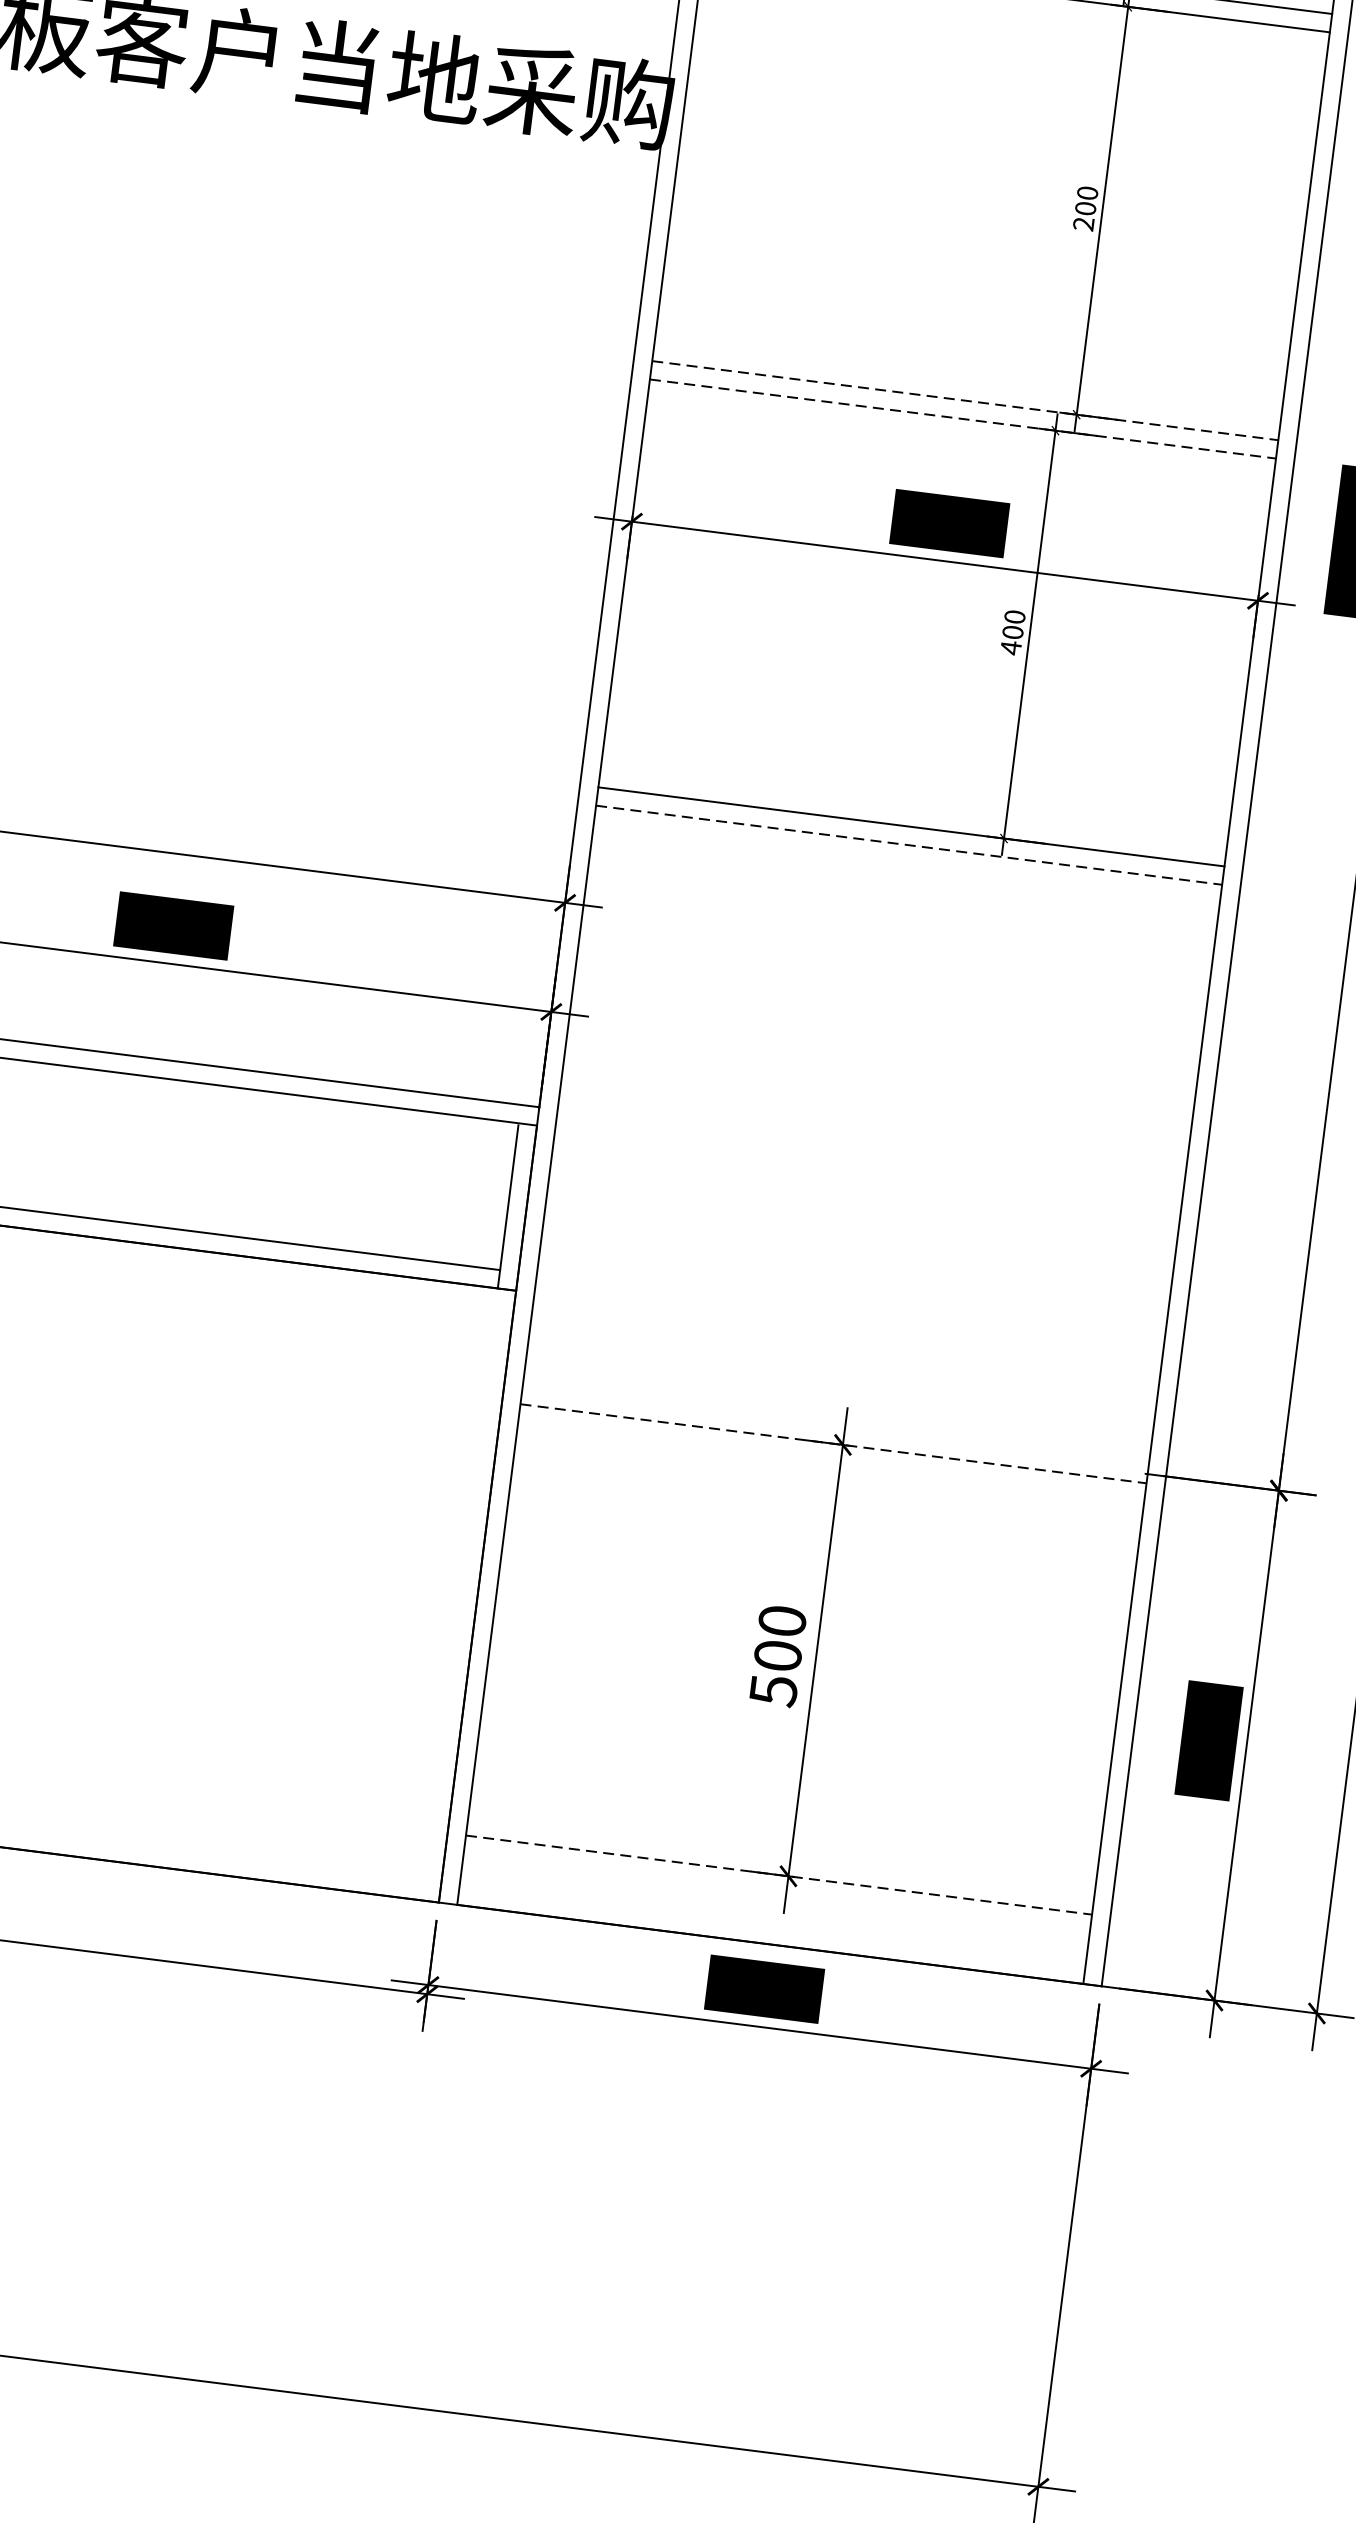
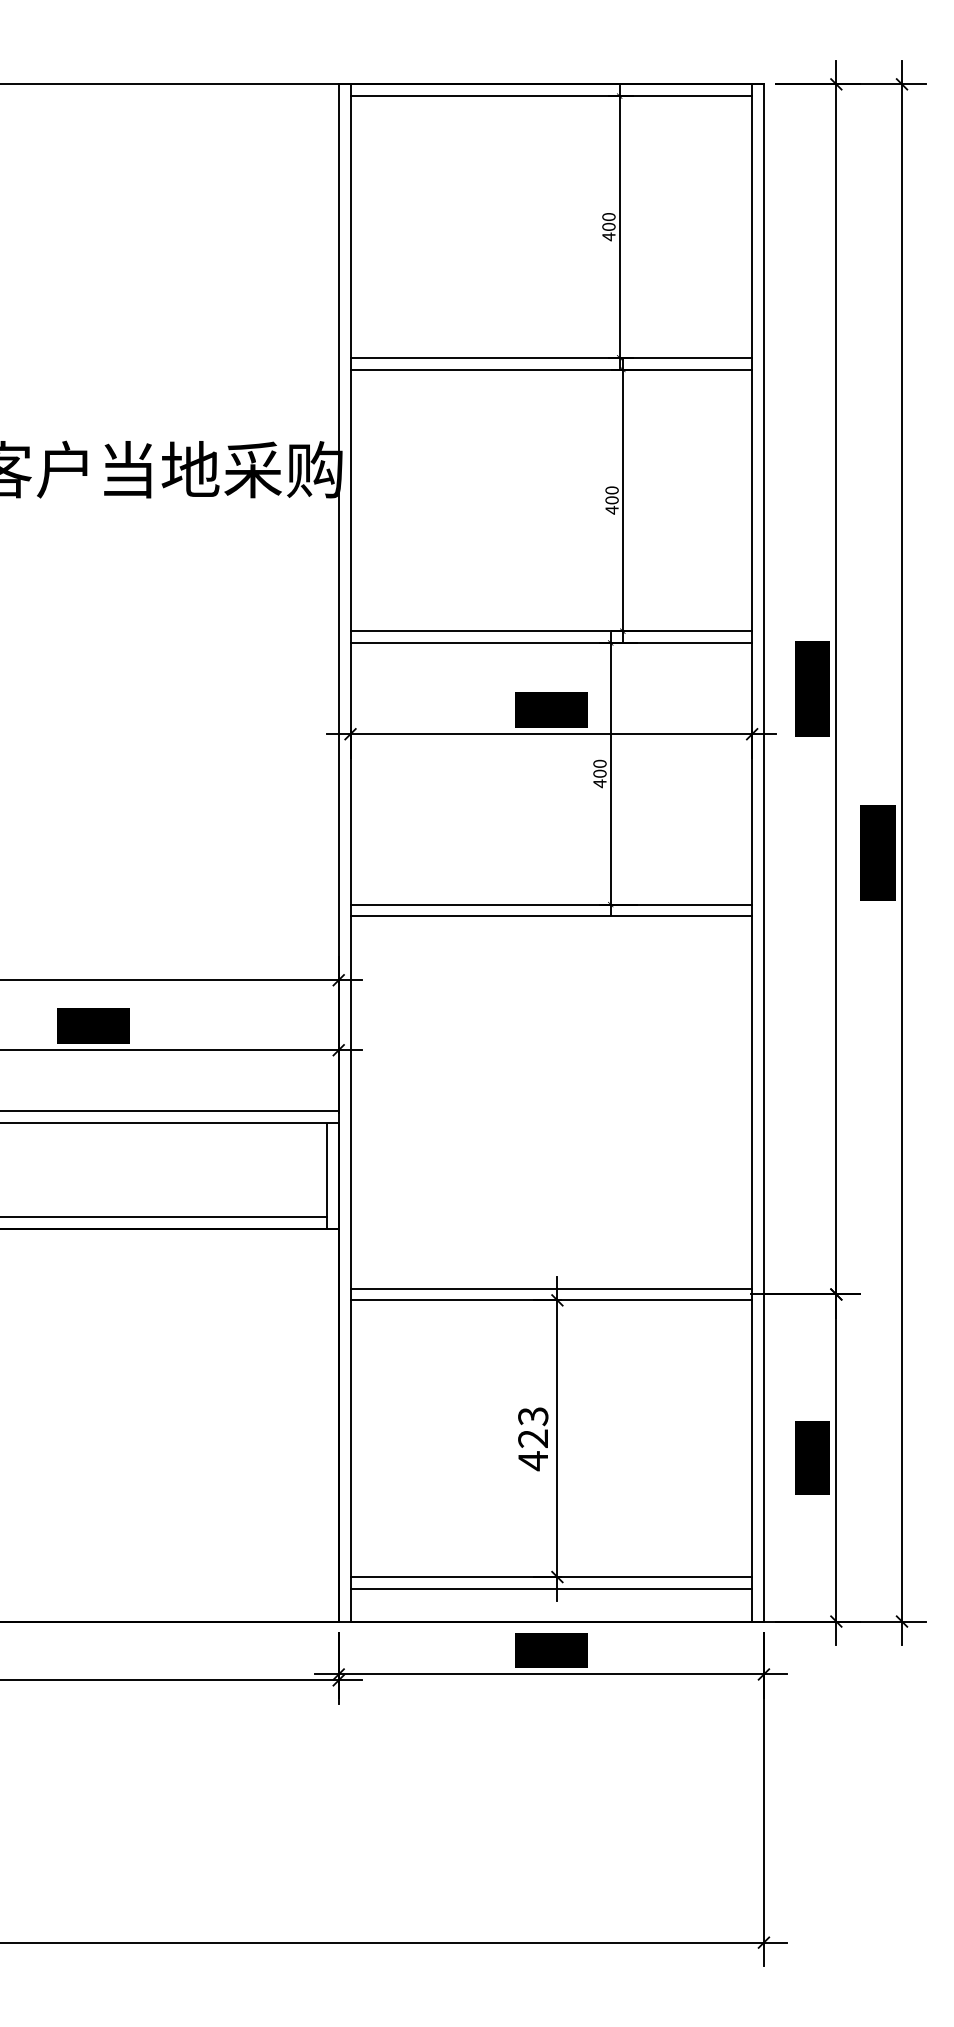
text: (1083, 222) -> (611, 509), 200 -> 400
line: (965, 401) -> (551, 631), dashed -> solid
line: (963, 418) -> (551, 642), dashed -> solid
line: (909, 845) -> (551, 916), dashed -> solid
line: (836, 1425) -> (551, 1288), added
line: (833, 1443) -> (551, 1300), dashed -> solid
text: (778, 1657) -> (533, 1439), 500 -> 423
line: (779, 1875) -> (551, 1577), dashed -> solid
line: (776, 1892) -> (551, 1588), added

